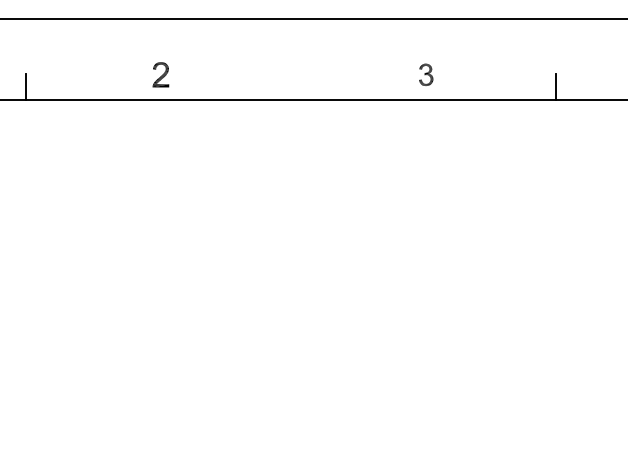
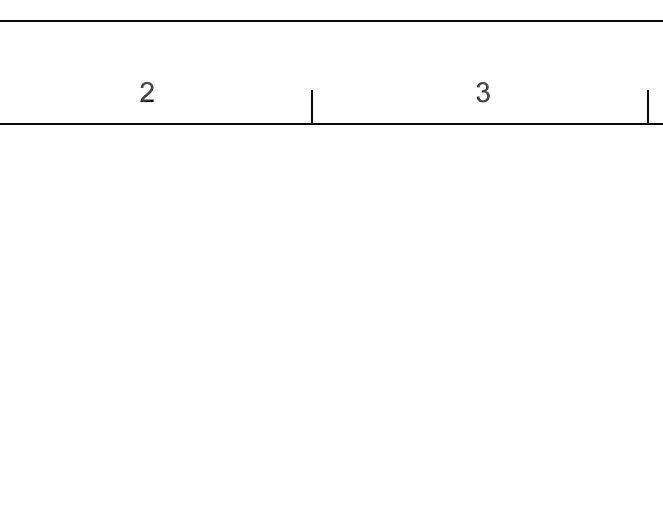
part: (160, 74) -> (146, 91), size x0.62
part: (426, 74) -> (483, 91), size x0.71
line: (291, 86) -> (312, 107), added

